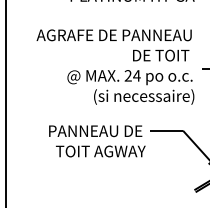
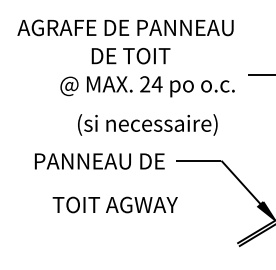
text: (161, 55) -> (131, 55), moved
text: (144, 96) -> (148, 124), moved
text: (100, 151) -> (114, 205), moved

